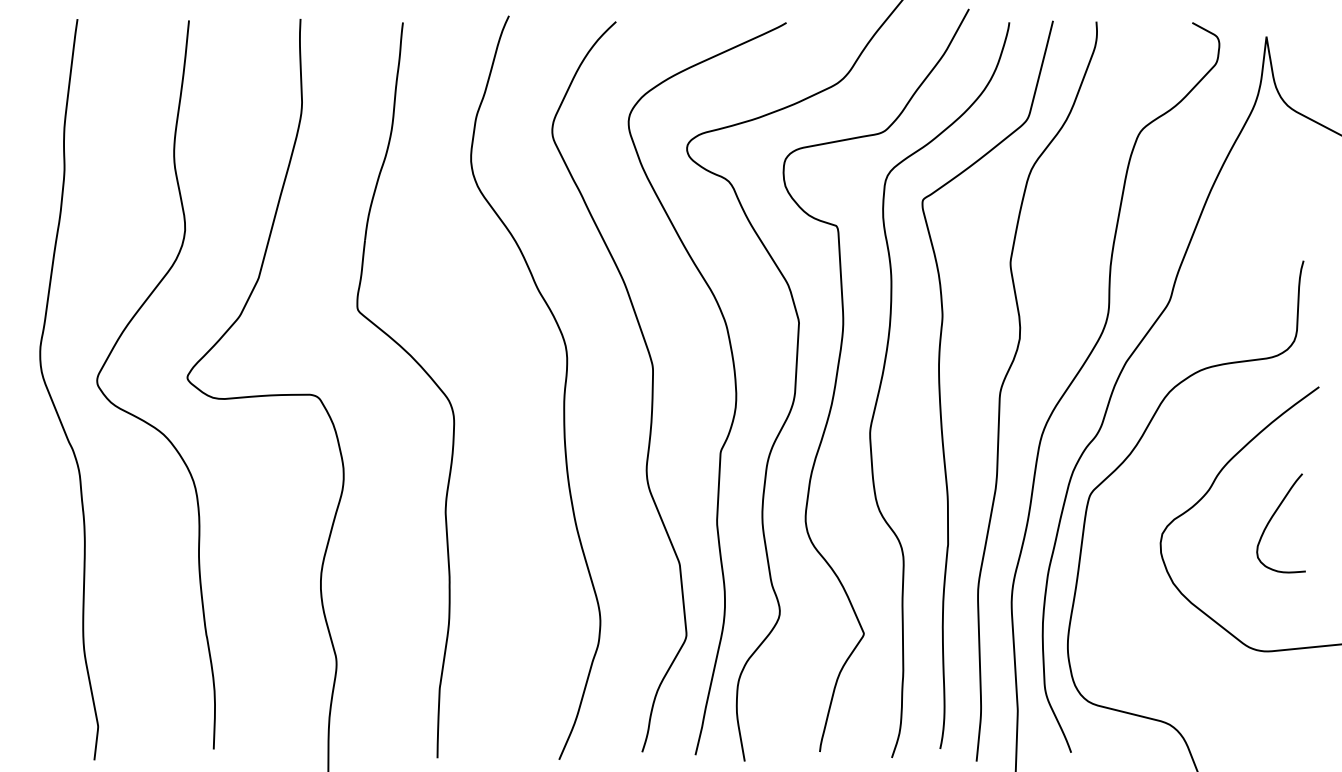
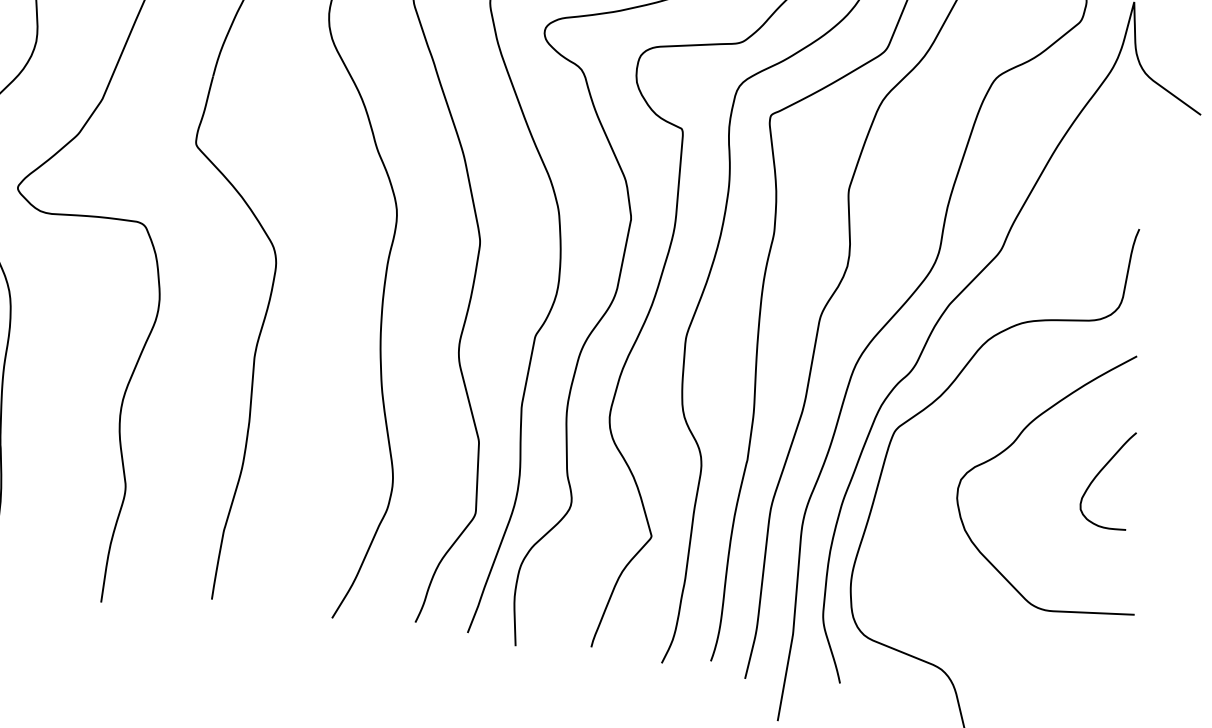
curve: (1272, 518) -> (1100, 472), moved

